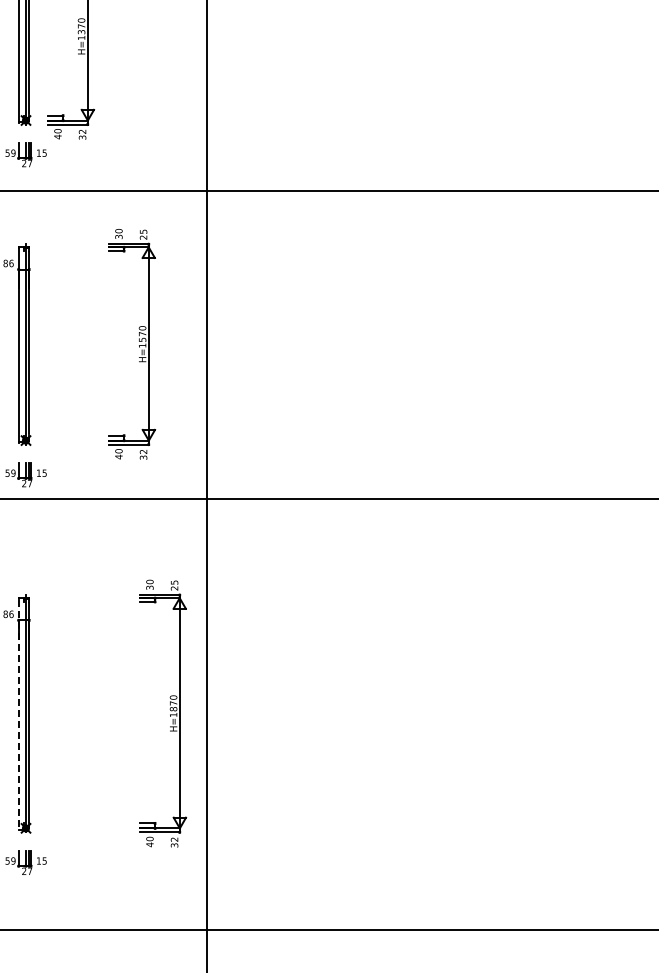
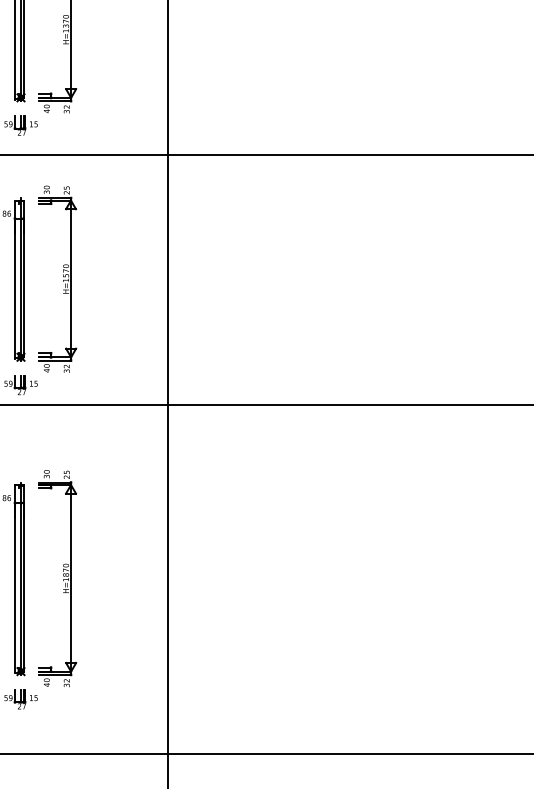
part: (139, 345) -> (63, 280), moved
line: (18, 714) -> (14, 579), dashed -> solid
part: (170, 714) -> (63, 579), moved

